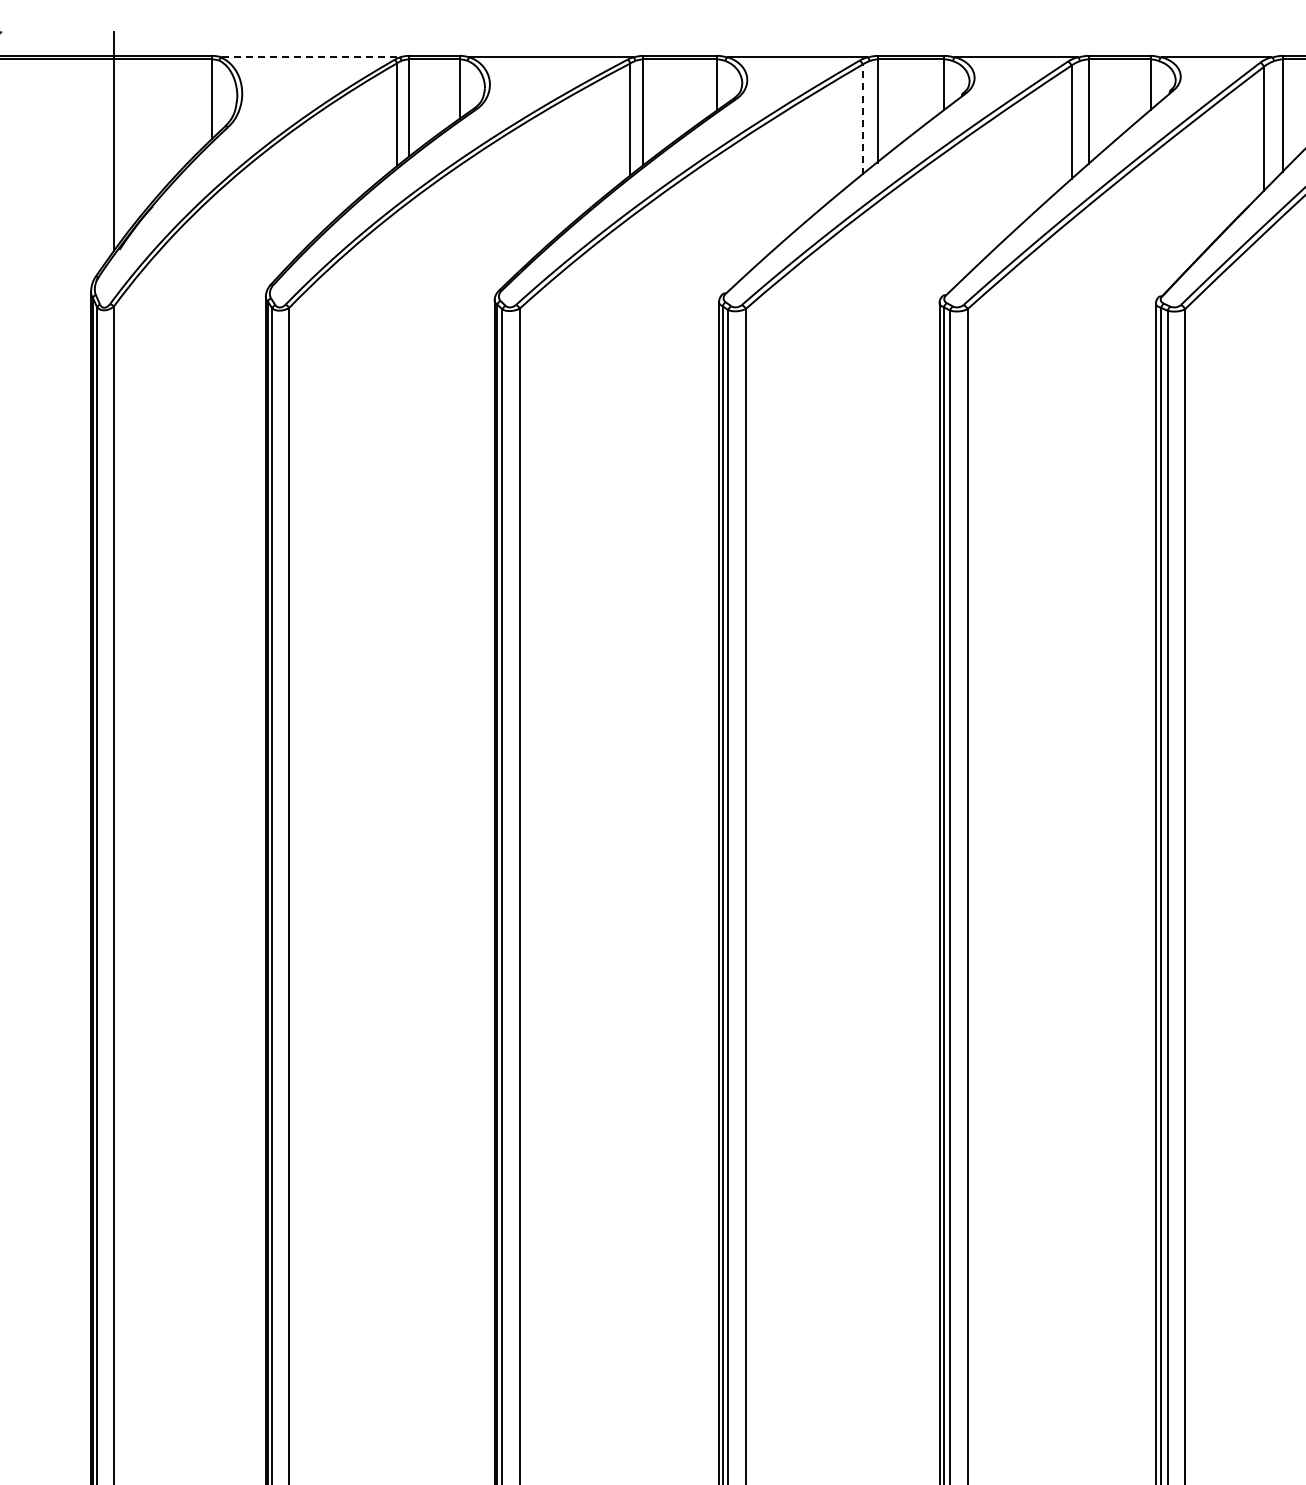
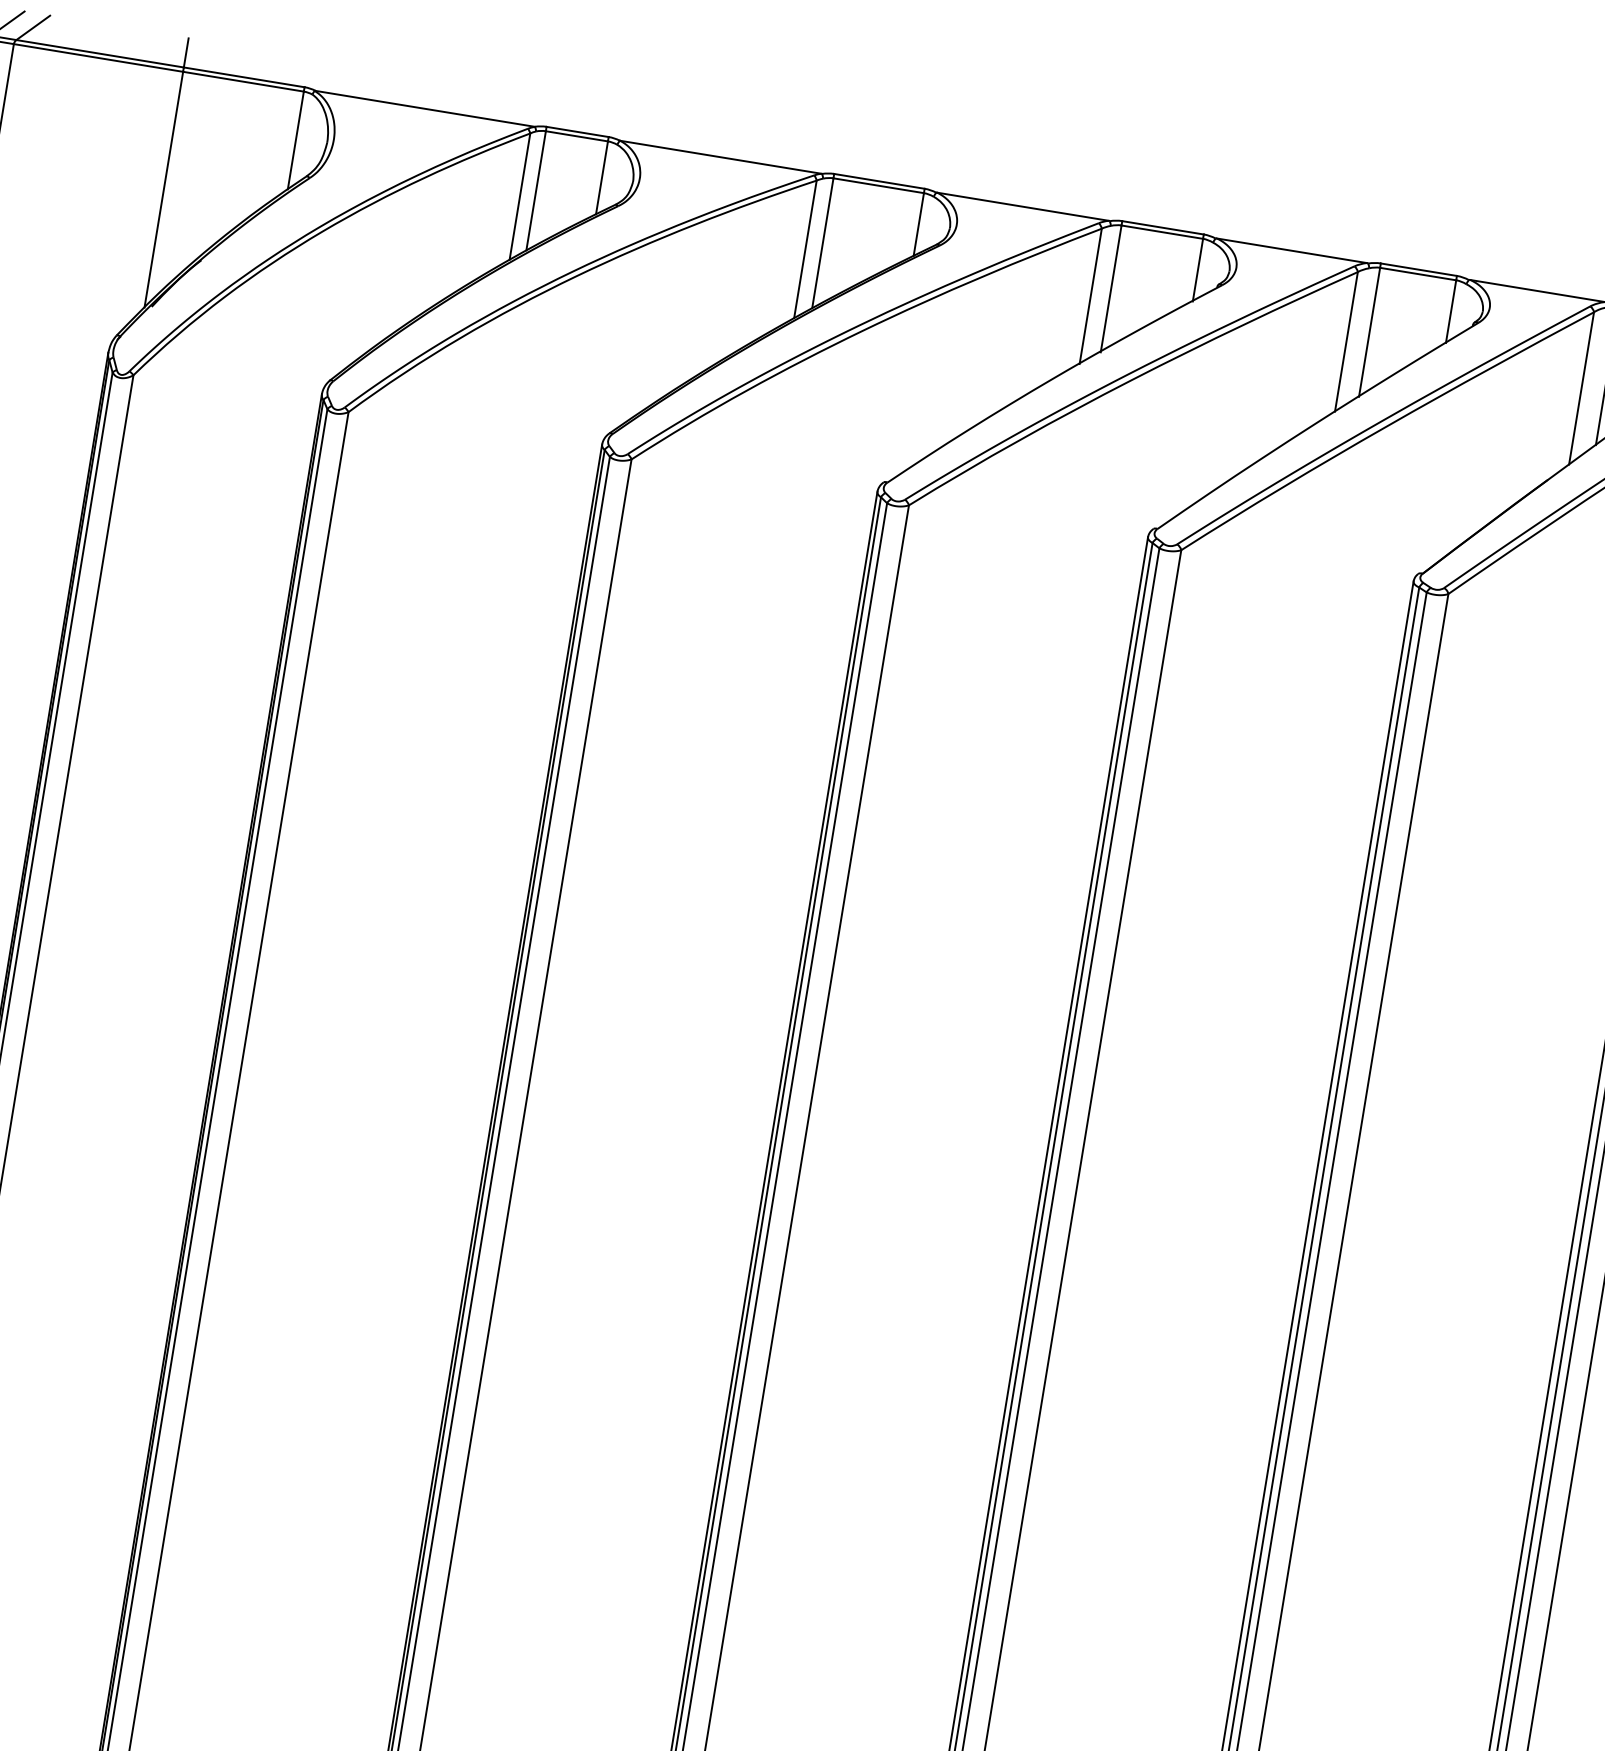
line: (311, 57) -> (426, 109), dashed -> solid
line: (862, 119) -> (1090, 296), dashed -> solid

